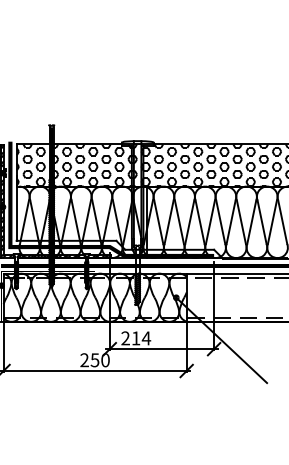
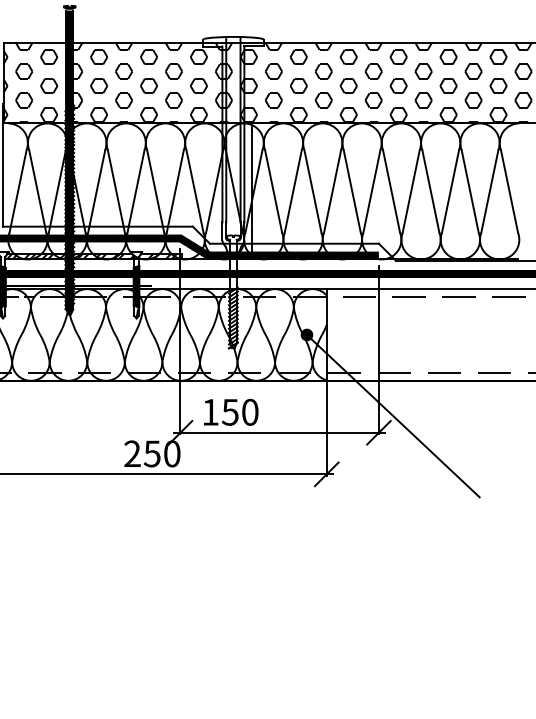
text: (136, 338) -> (231, 412), 214 -> 150

